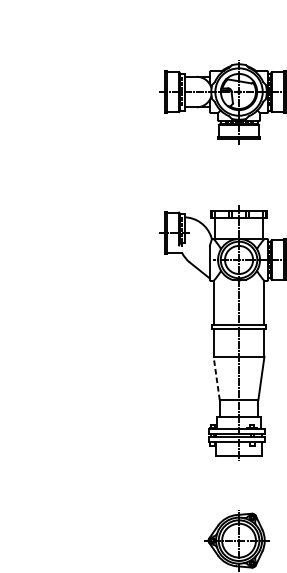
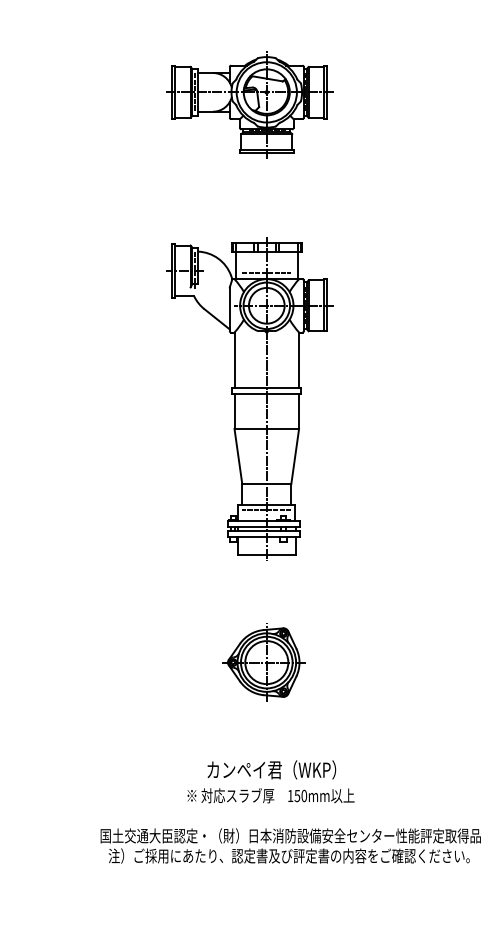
line: (238, 234) -> (266, 273), added
line: (216, 378) -> (238, 456), dashed -> solid
line: (238, 420) -> (266, 509), added

